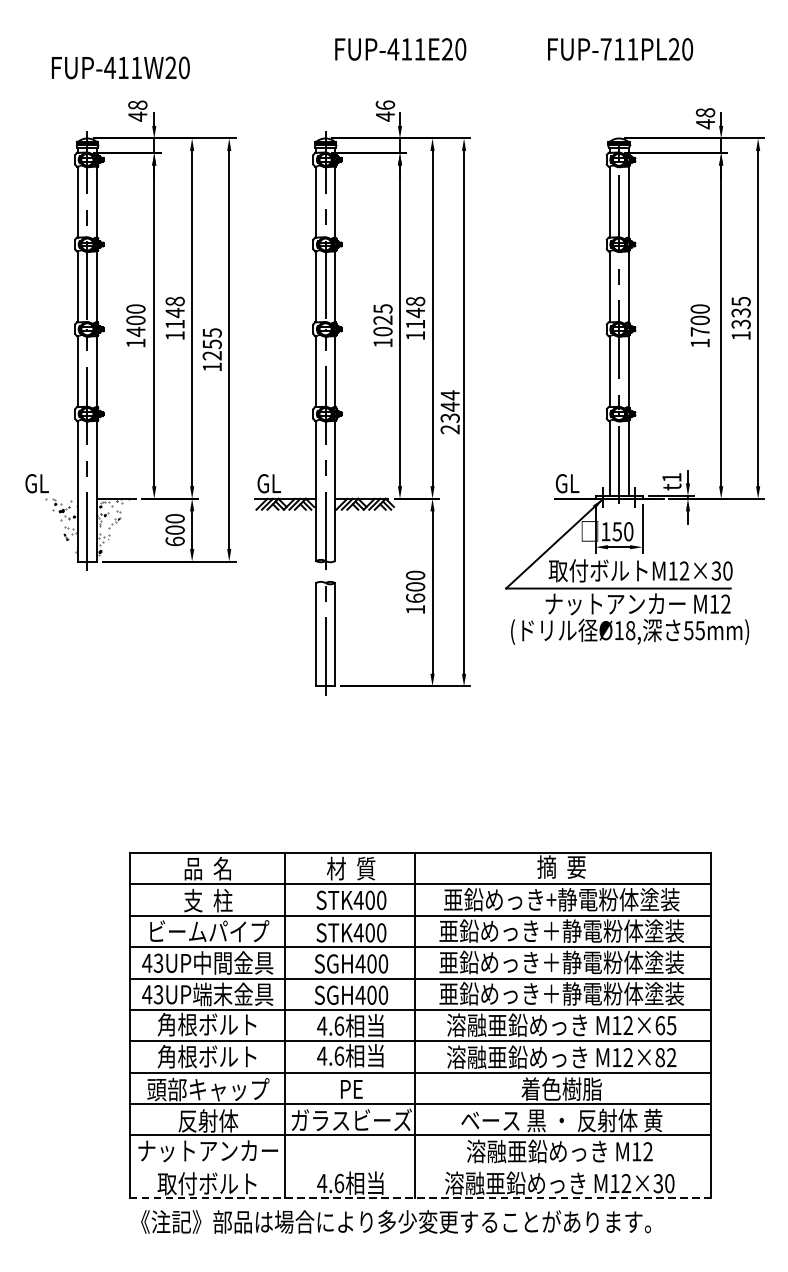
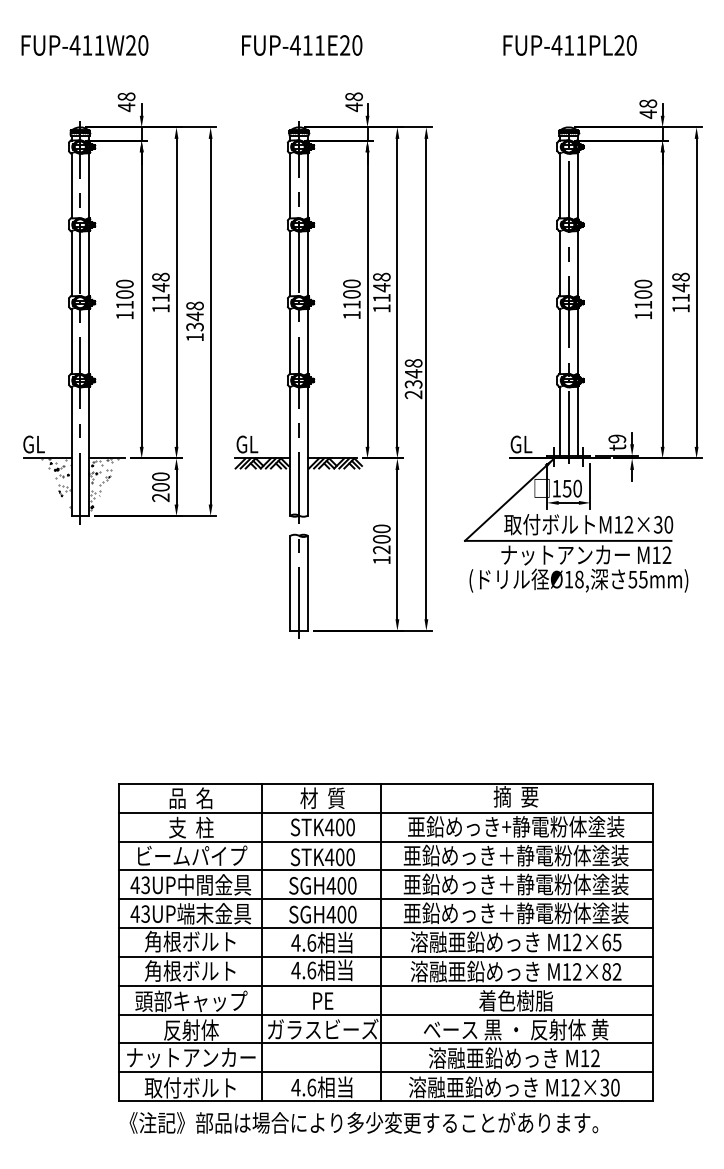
text: (401, 49) -> (302, 45), moved
text: (605, 49) -> (556, 45), FUP-711PL20 -> FUP-411PL20
text: (120, 67) -> (84, 45), moved
text: (384, 104) -> (353, 96), 46 -> 48
text: (740, 312) -> (680, 287), 1335 -> 1148
text: (382, 320) -> (351, 294), 1025 -> 1100
text: (135, 331) -> (124, 304), 1400 -> 1100
text: (699, 331) -> (642, 304), 1700 -> 1100
text: (211, 344) -> (194, 316), 1255 -> 1348
text: (450, 395) -> (413, 363), 2344 -> 2348
text: (672, 477) -> (617, 438), t1 -> t9
line: (51, 498) -> (47, 458), added
text: (174, 541) -> (160, 497), 600 -> 200
text: (415, 597) -> (381, 549), 1600 -> 1200
line: (419, 1167) -> (385, 1072), added
line: (420, 1198) -> (386, 1101), dashed -> solid

